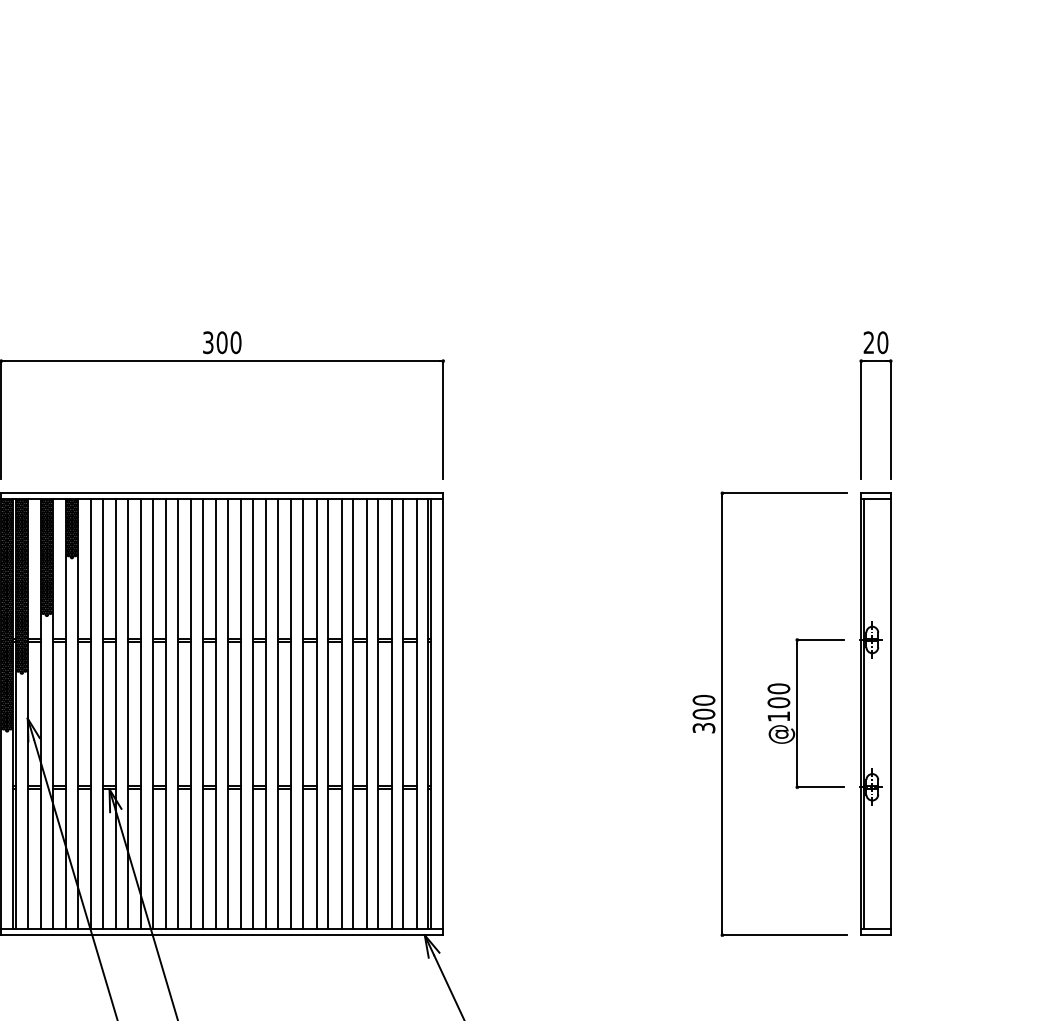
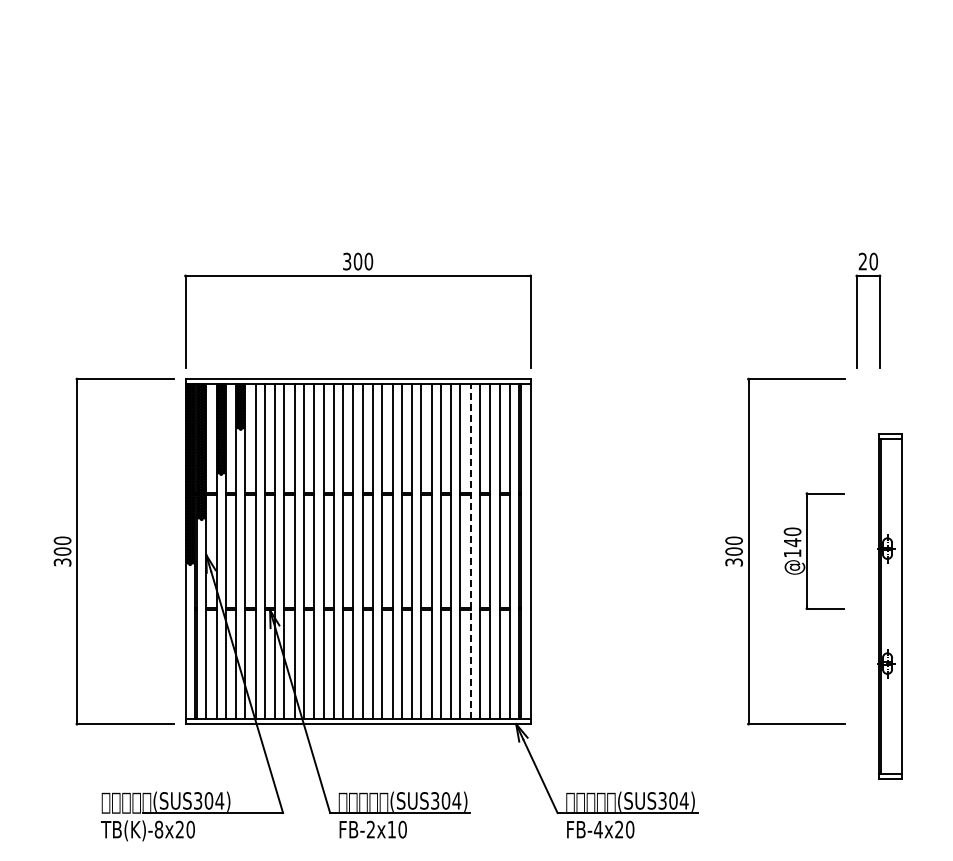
text: (778, 702) -> (792, 542), @100 -> @140
line: (366, 714) -> (470, 551), solid -> dashed
part: (874, 714) -> (889, 606), moved

